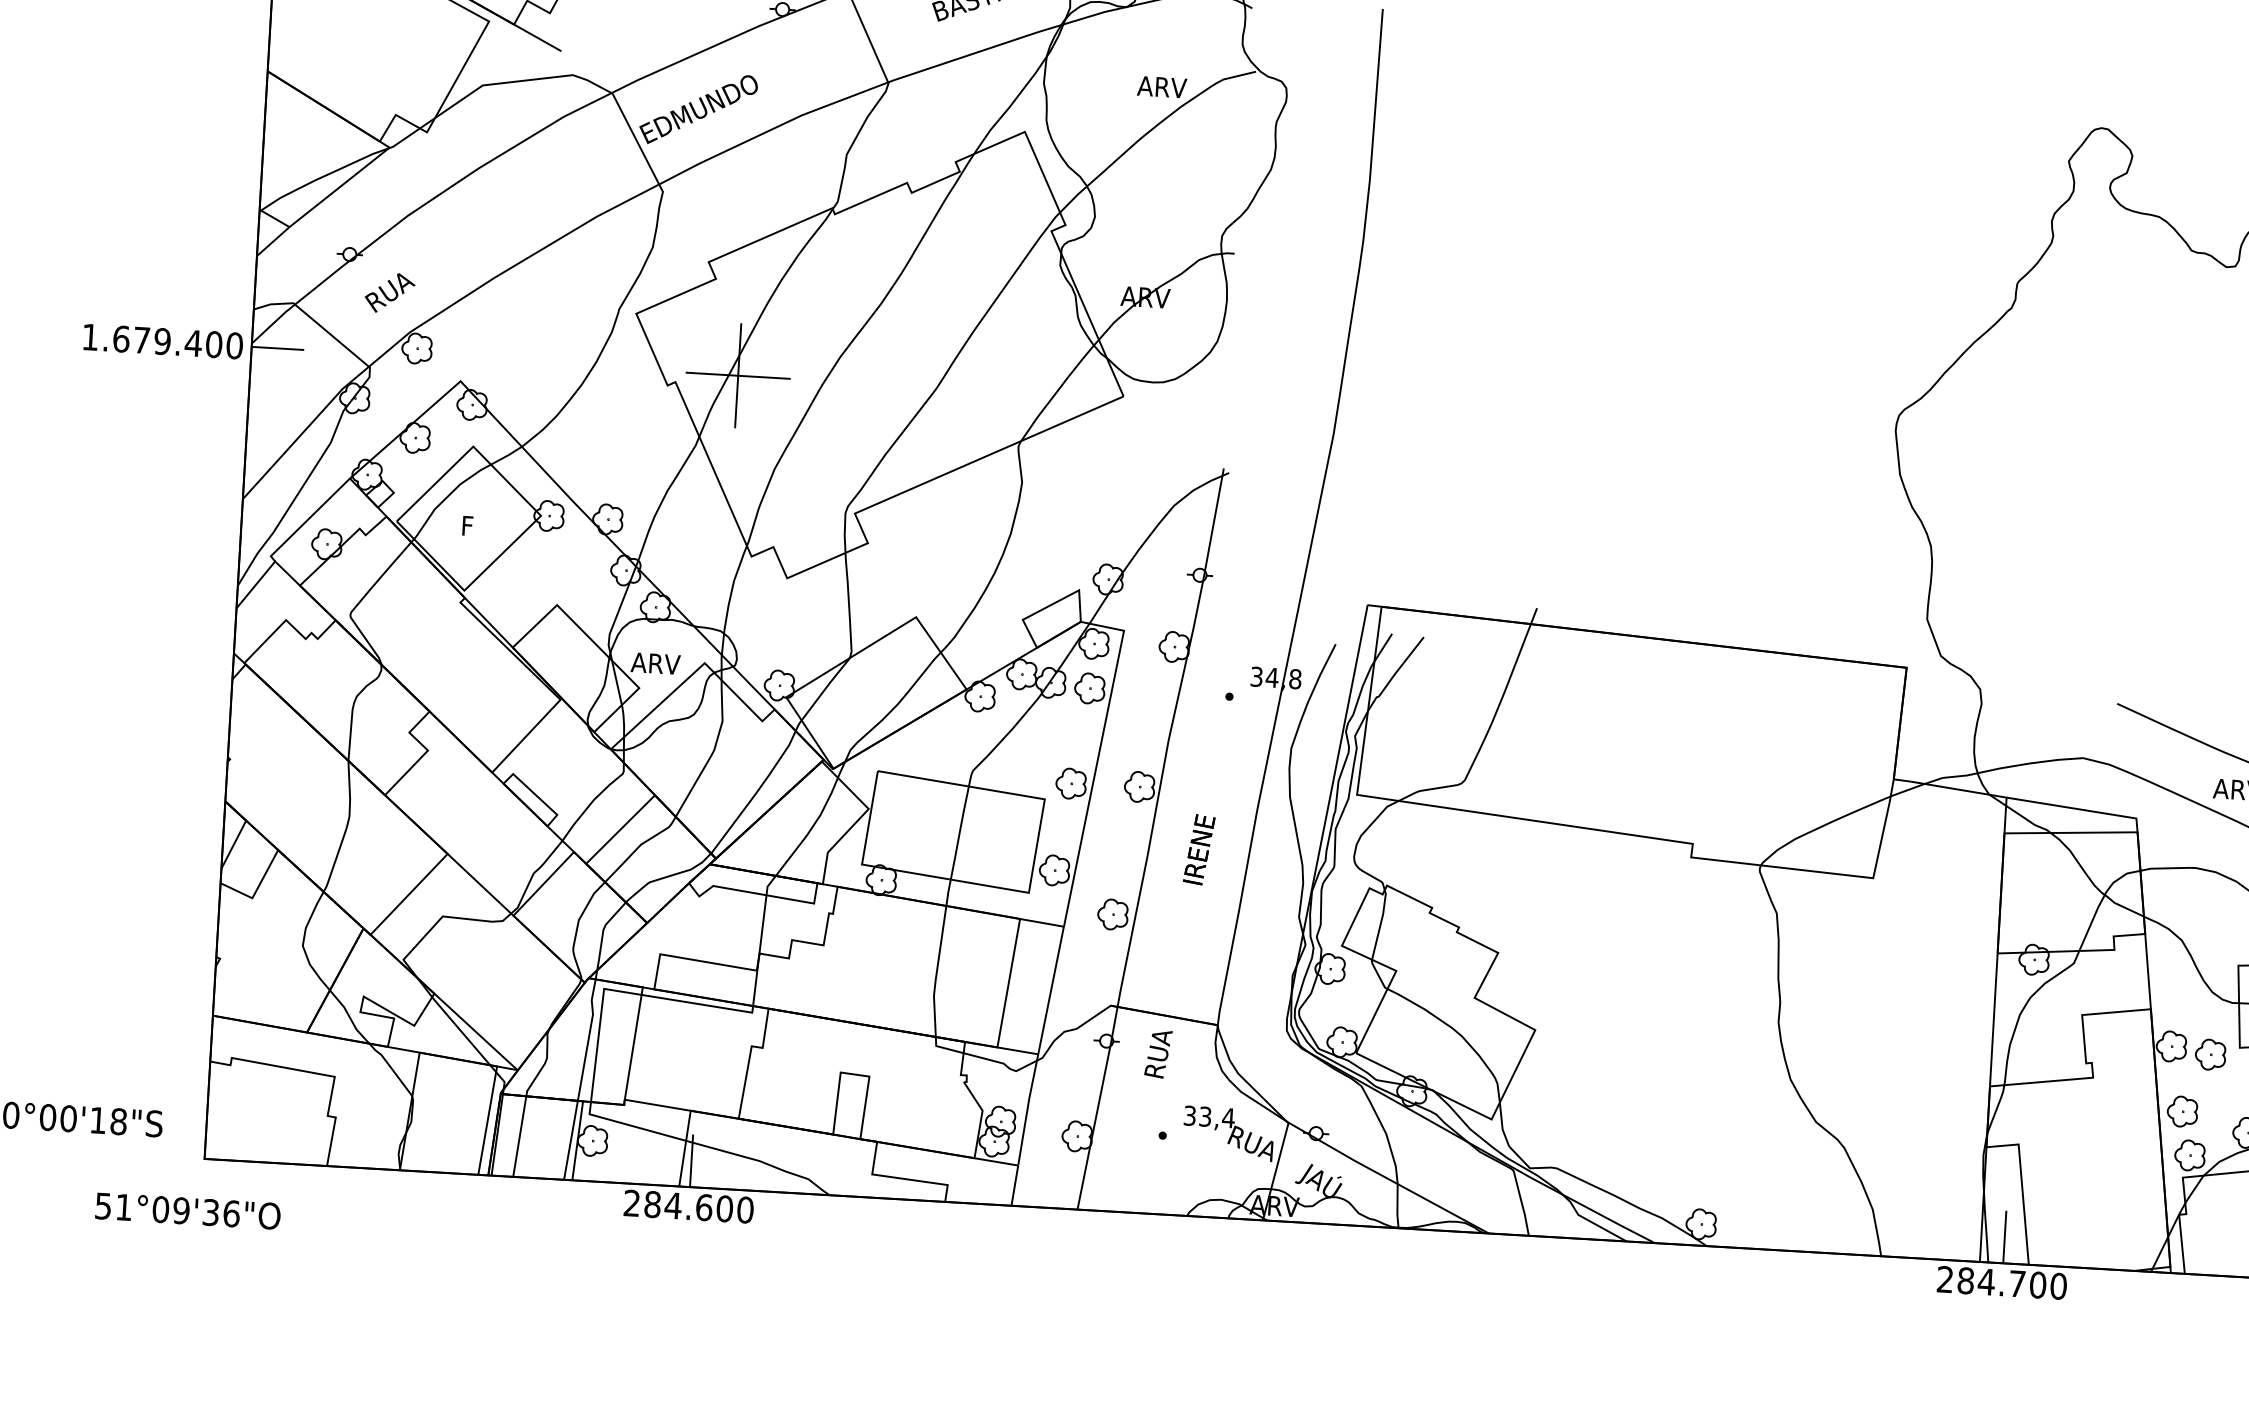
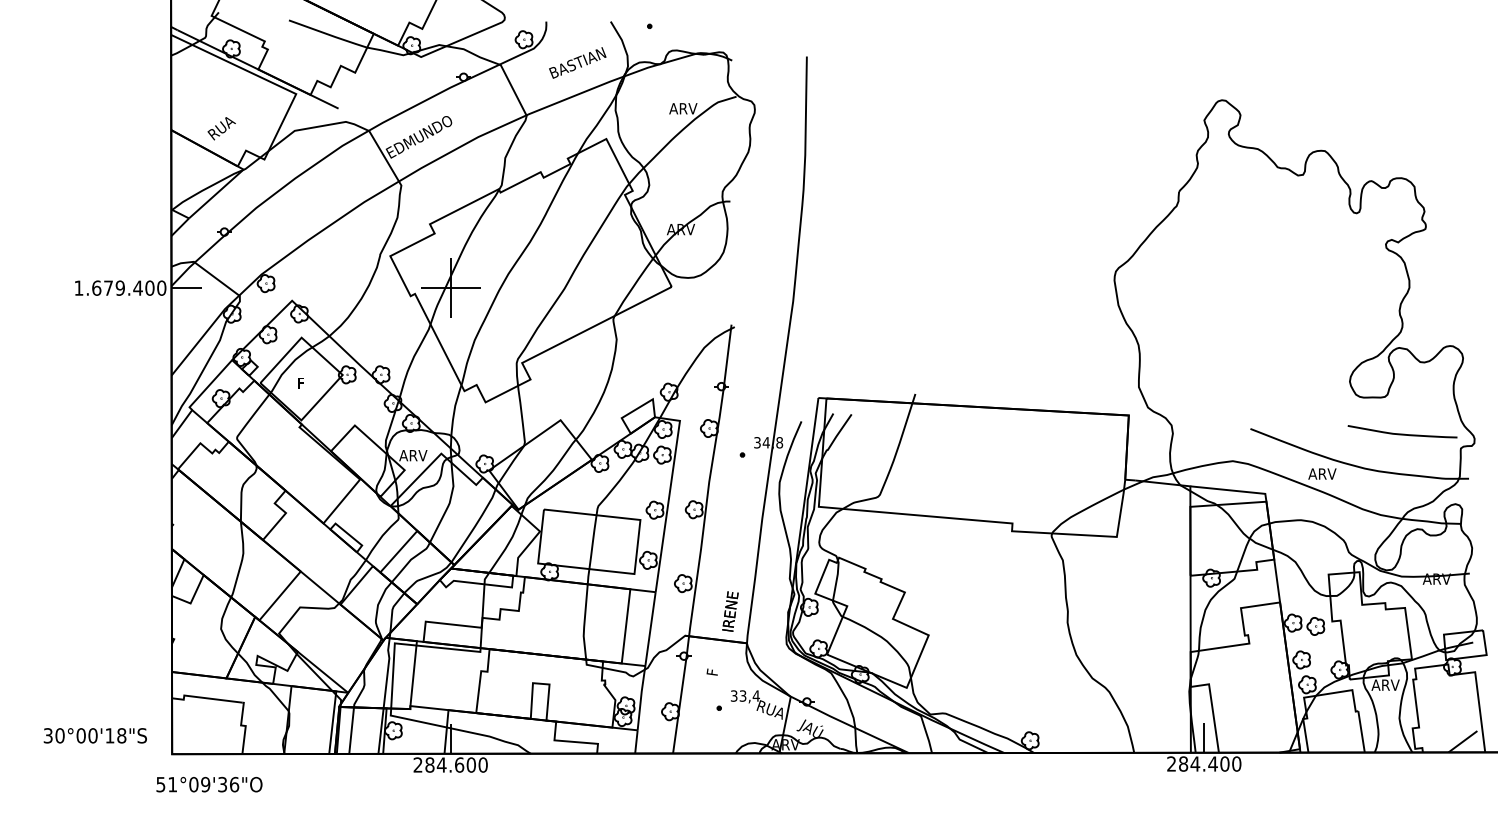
text: (389, 292) -> (221, 128), moved
text: (1199, 849) -> (730, 611), moved
text: (1159, 1051) -> (714, 660), RUA -> F
text: (188, 1210) -> (209, 784), moved
text: (2016, 1282) -> (1212, 763), 284.700 -> 284.400

